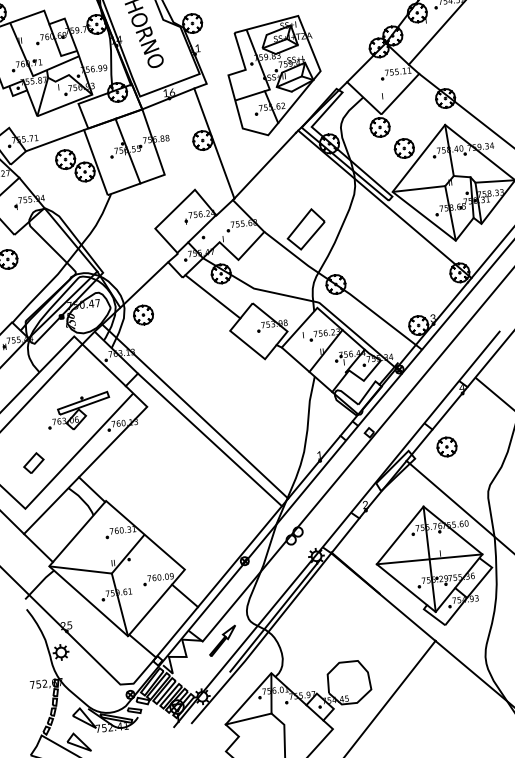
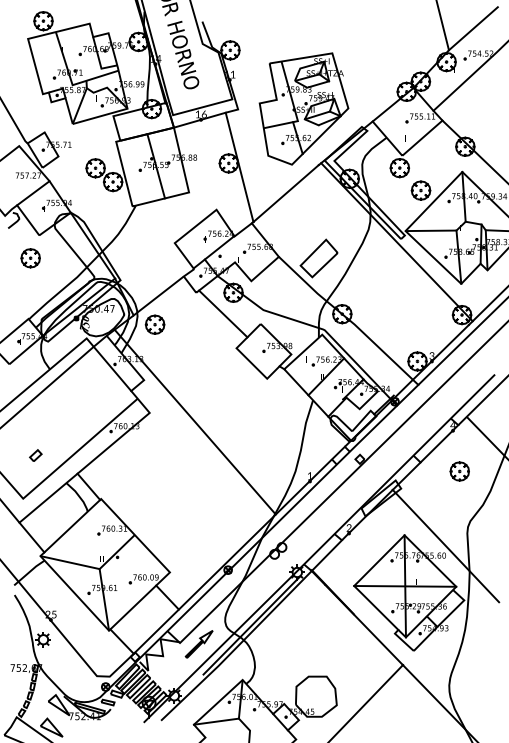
line: (55, 139) -> (87, 148), removed
part: (79, 411) -> (84, 410), removed
line: (209, 439) -> (206, 450), removed
part: (446, 447) -> (459, 471), moved
part: (33, 462) -> (35, 455), size x0.6

